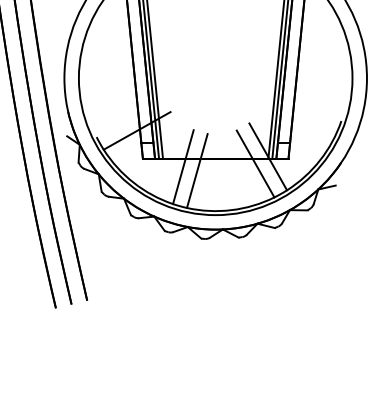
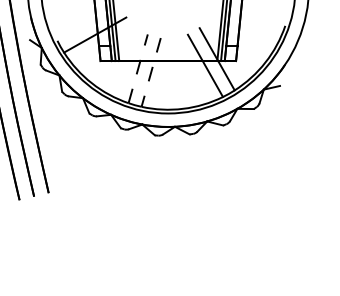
line: (183, 166) -> (138, 68), solid -> dashed
line: (197, 171) -> (151, 72), solid -> dashed

